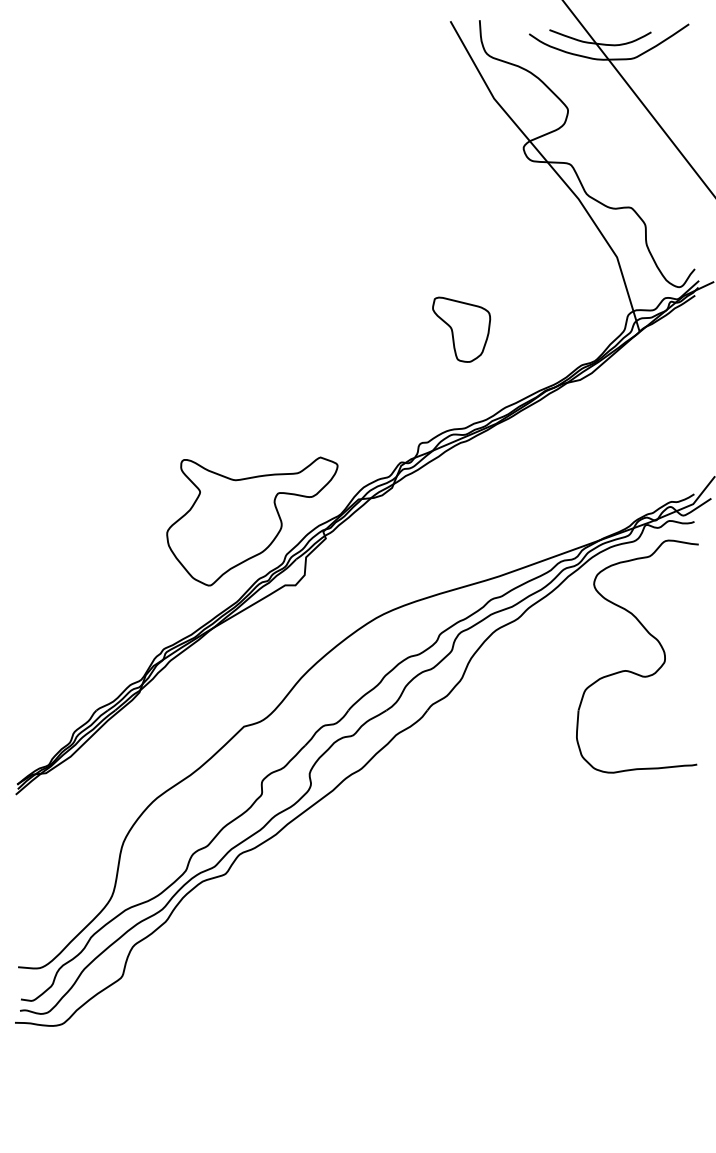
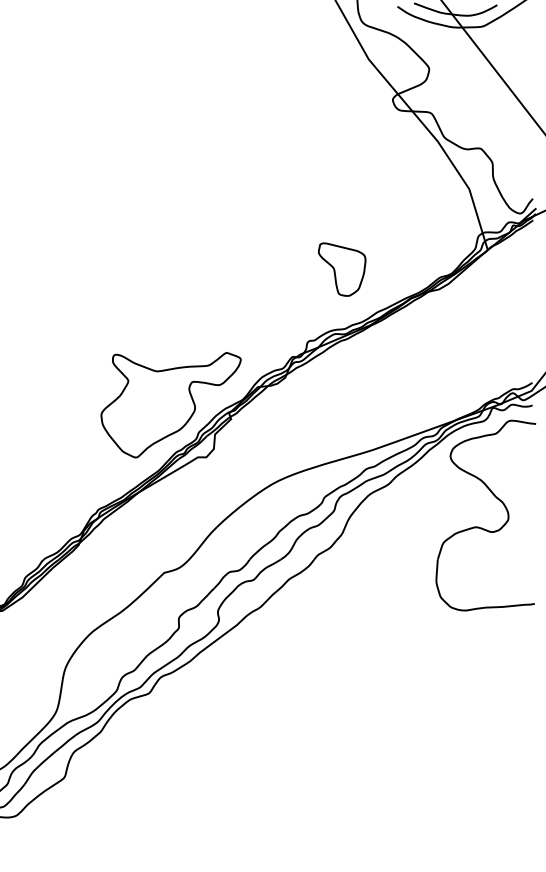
part: (461, 329) -> (342, 269), moved

